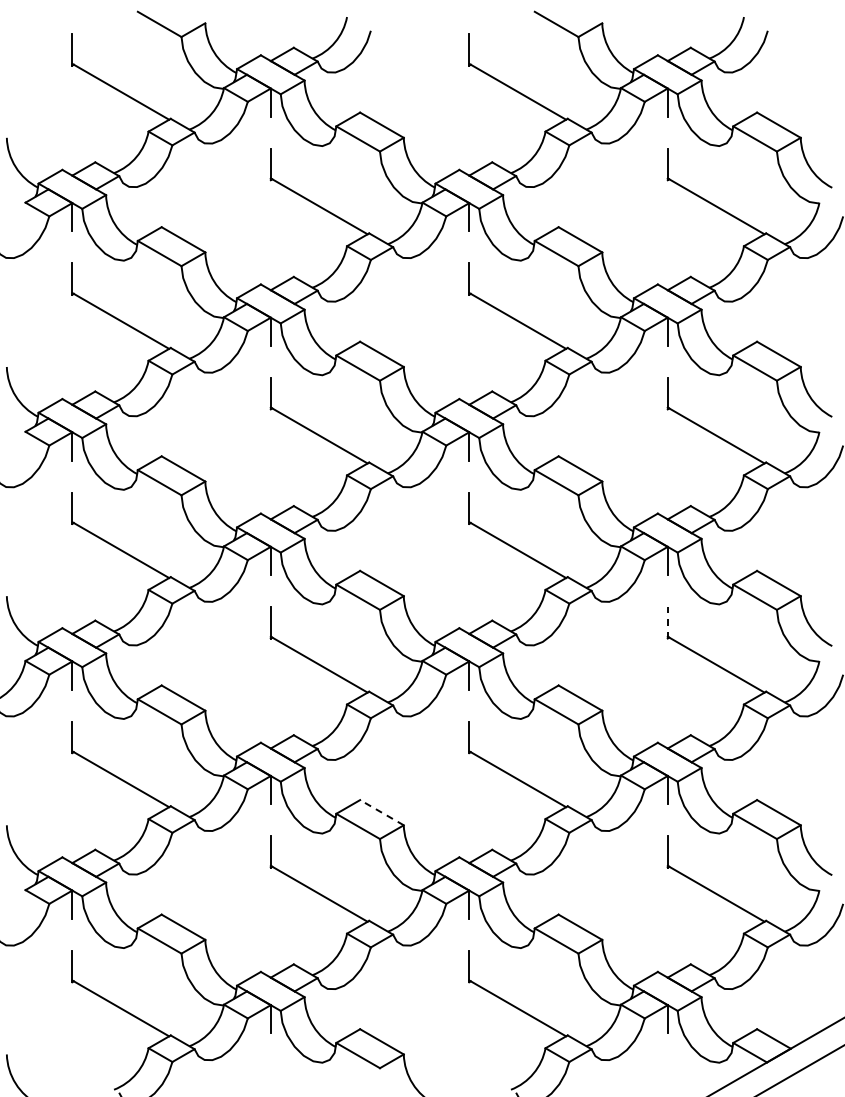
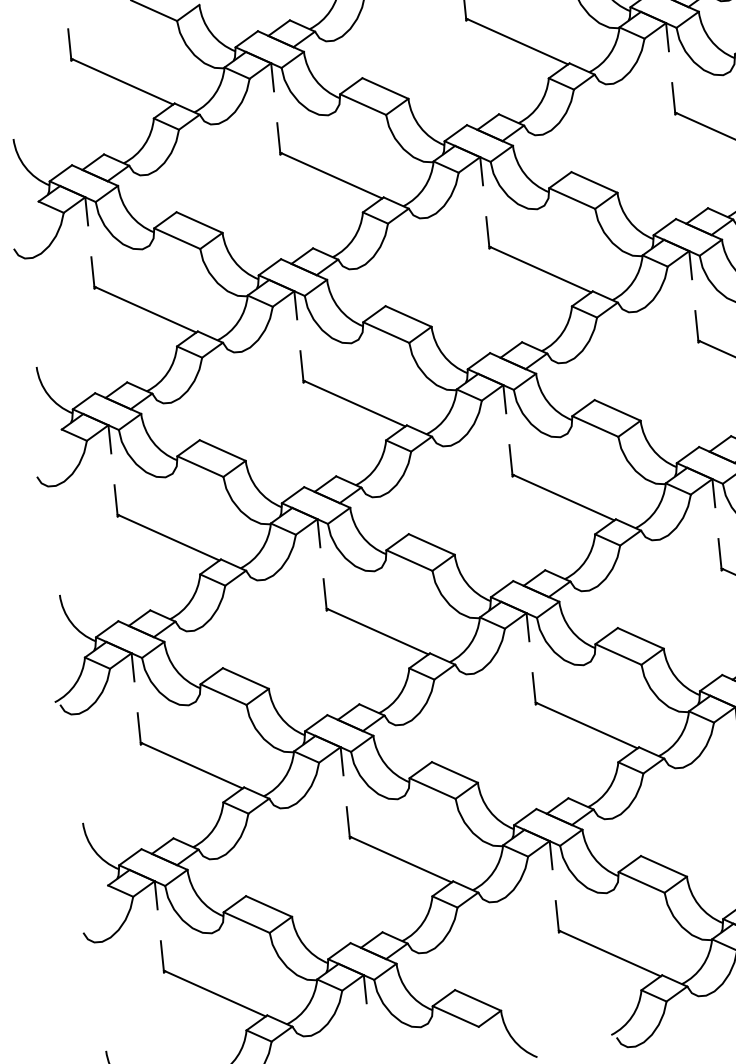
line: (667, 622) -> (719, 554), dashed -> solid
line: (381, 812) -> (454, 772), dashed -> solid

